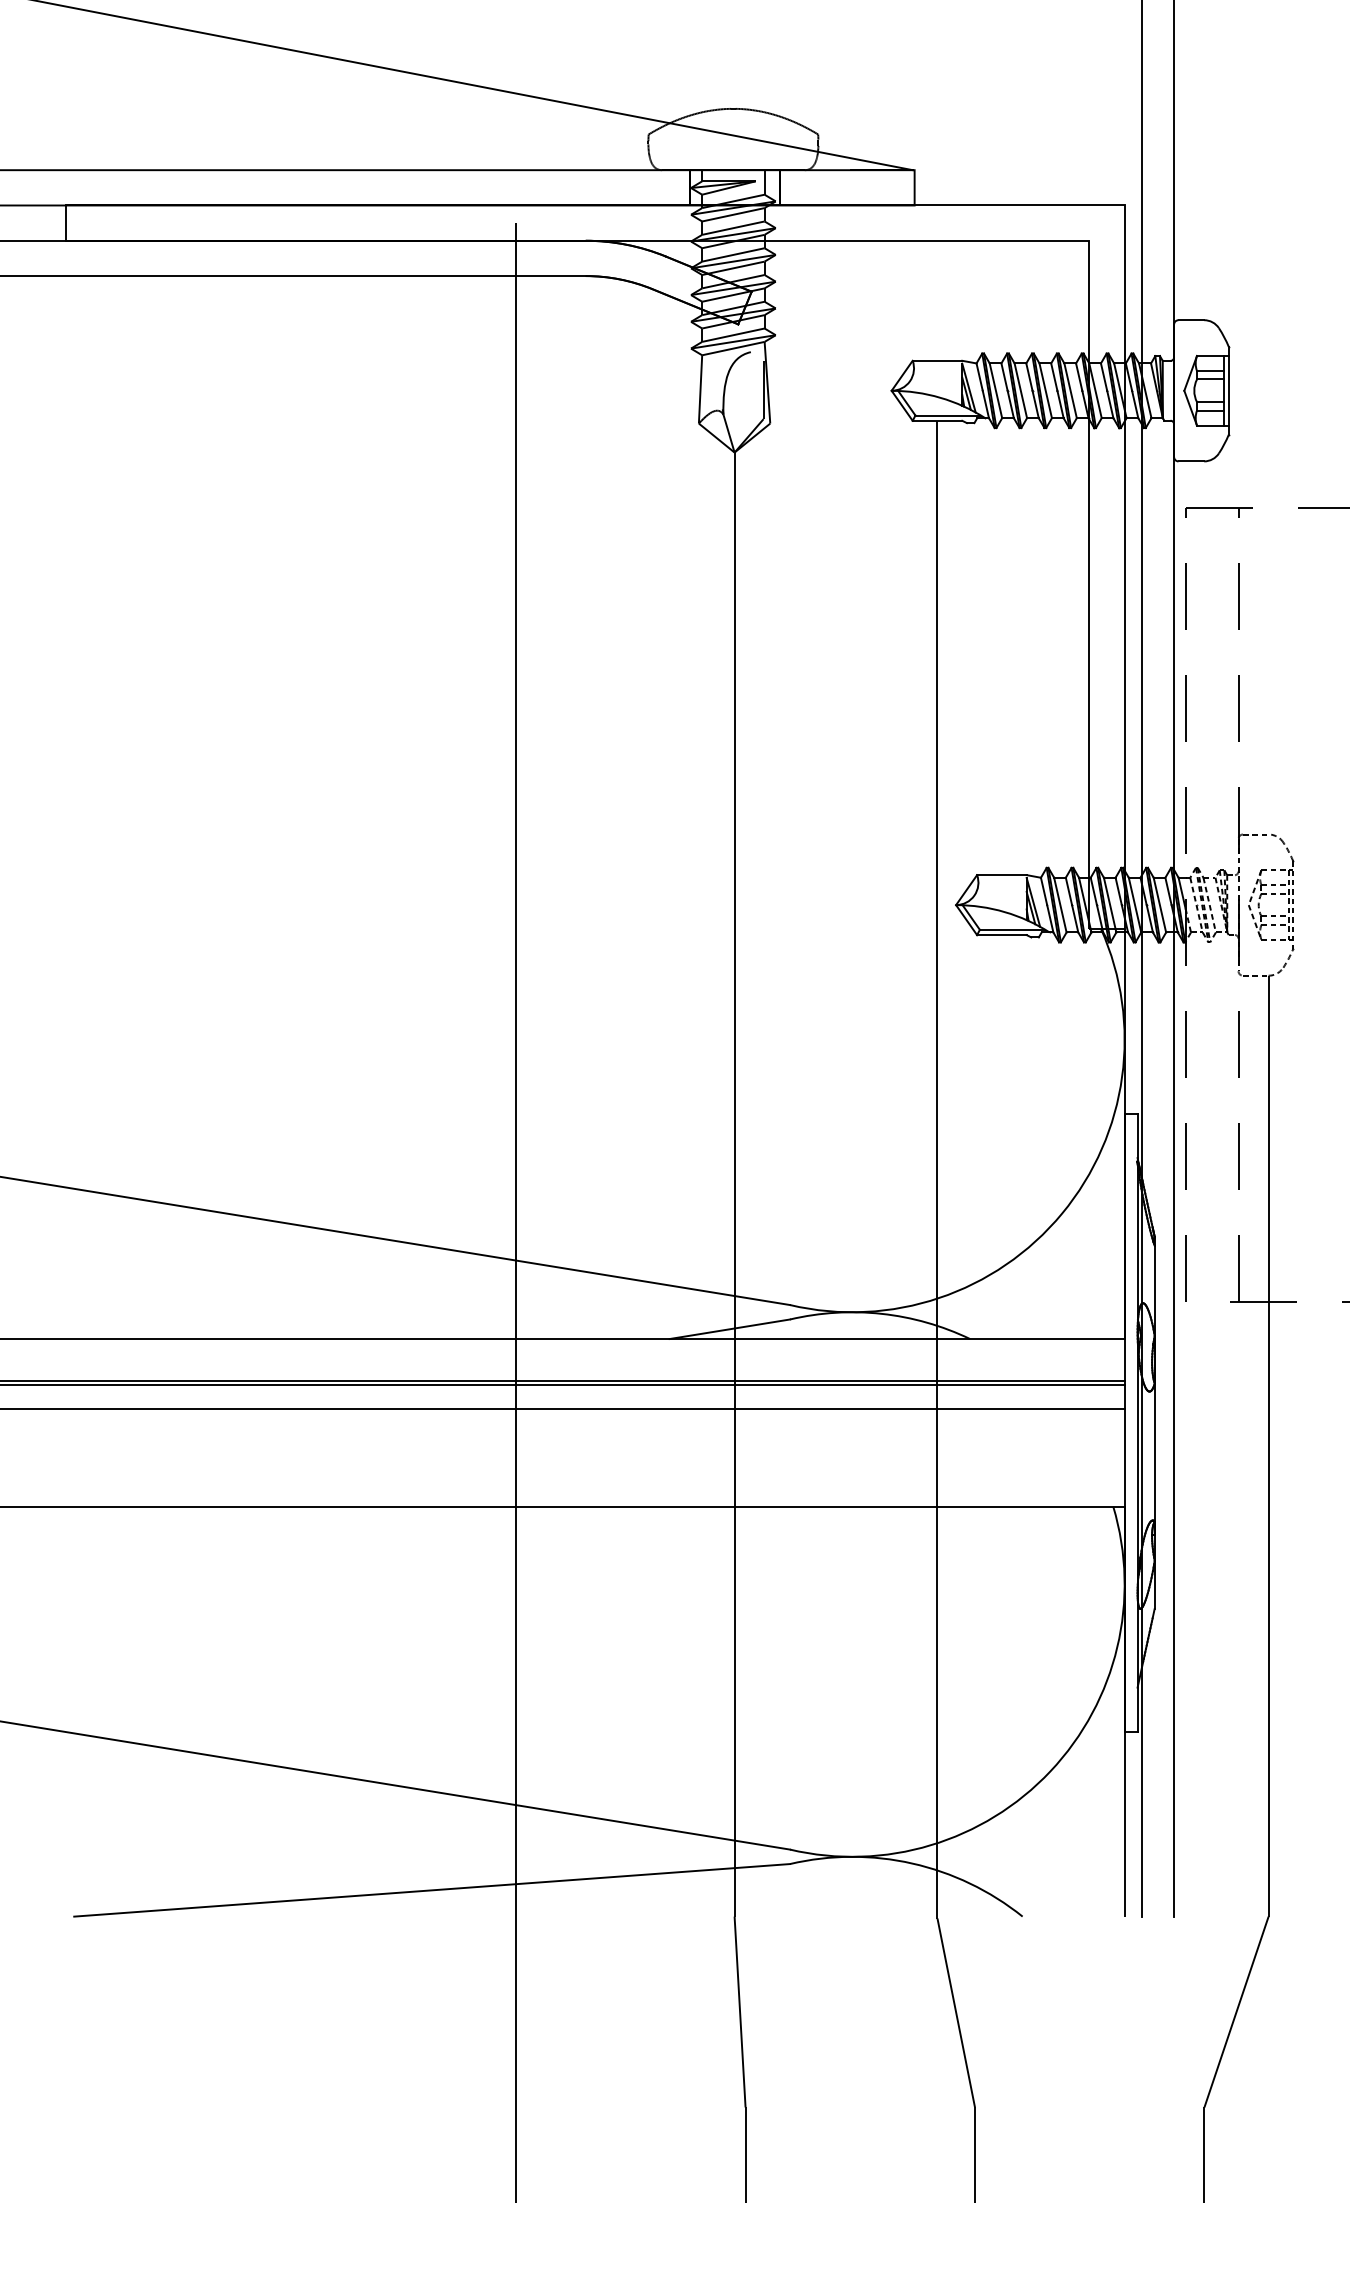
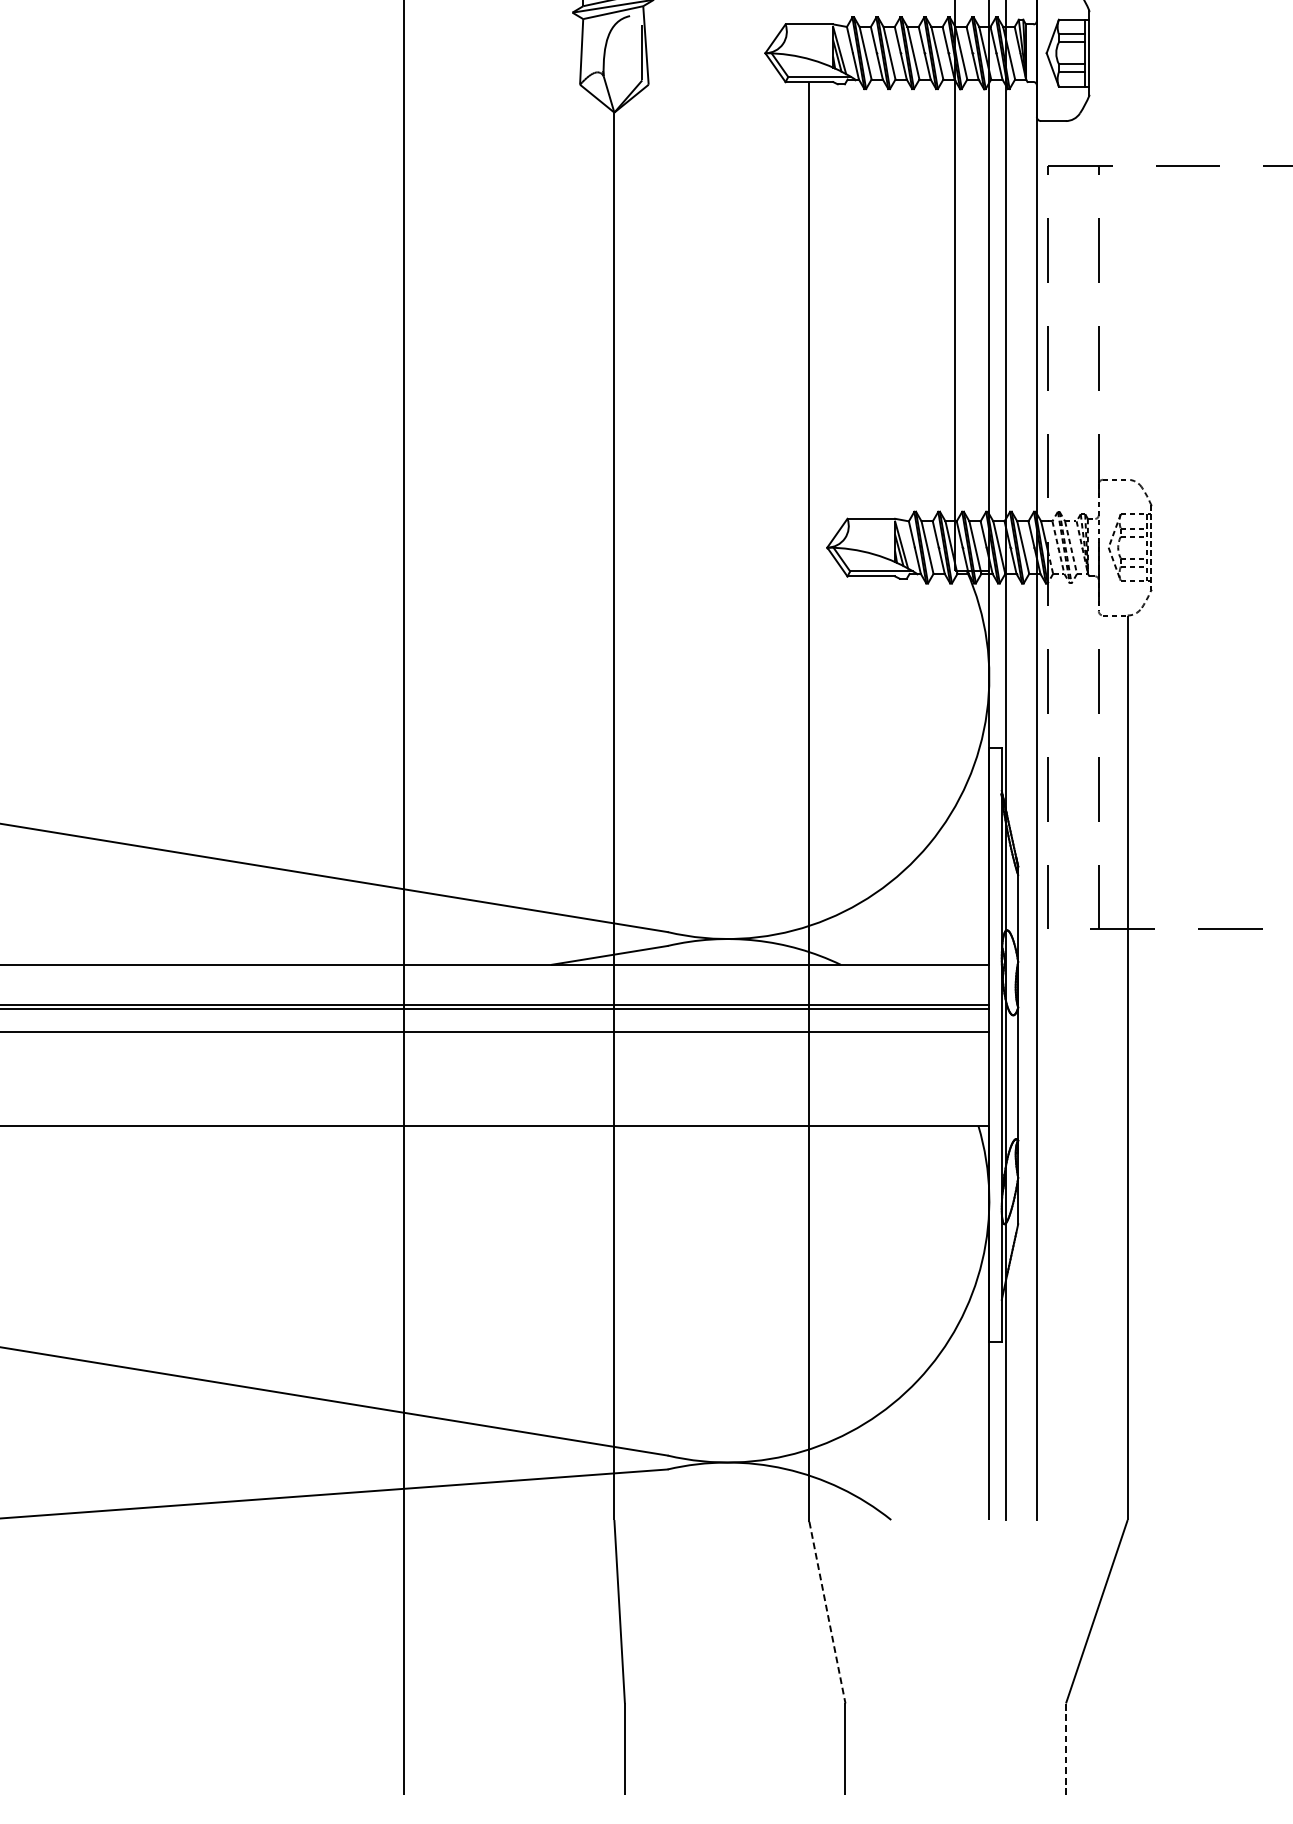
line: (956, 2013) -> (827, 1613), solid -> dashed
line: (1204, 2155) -> (1066, 1749), solid -> dashed

